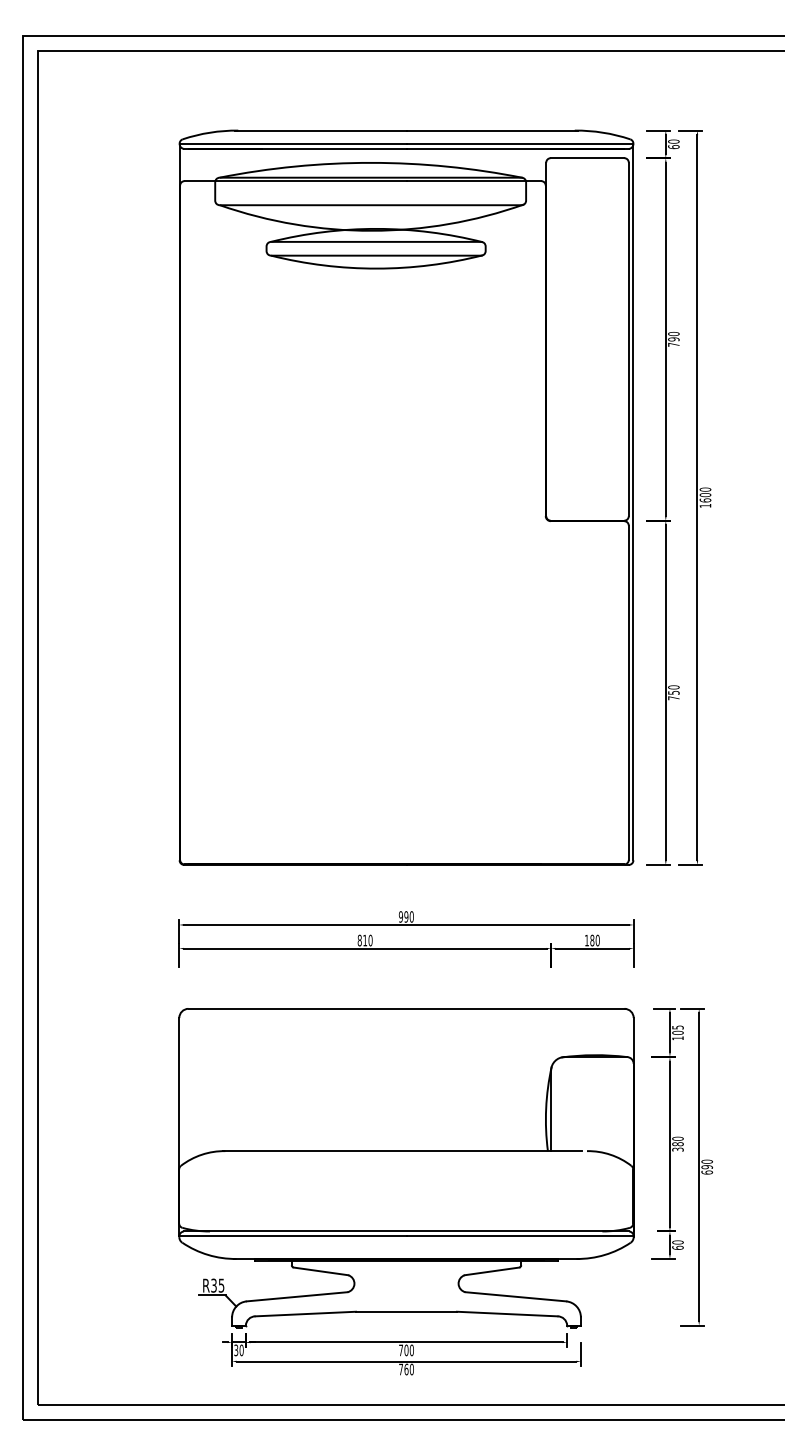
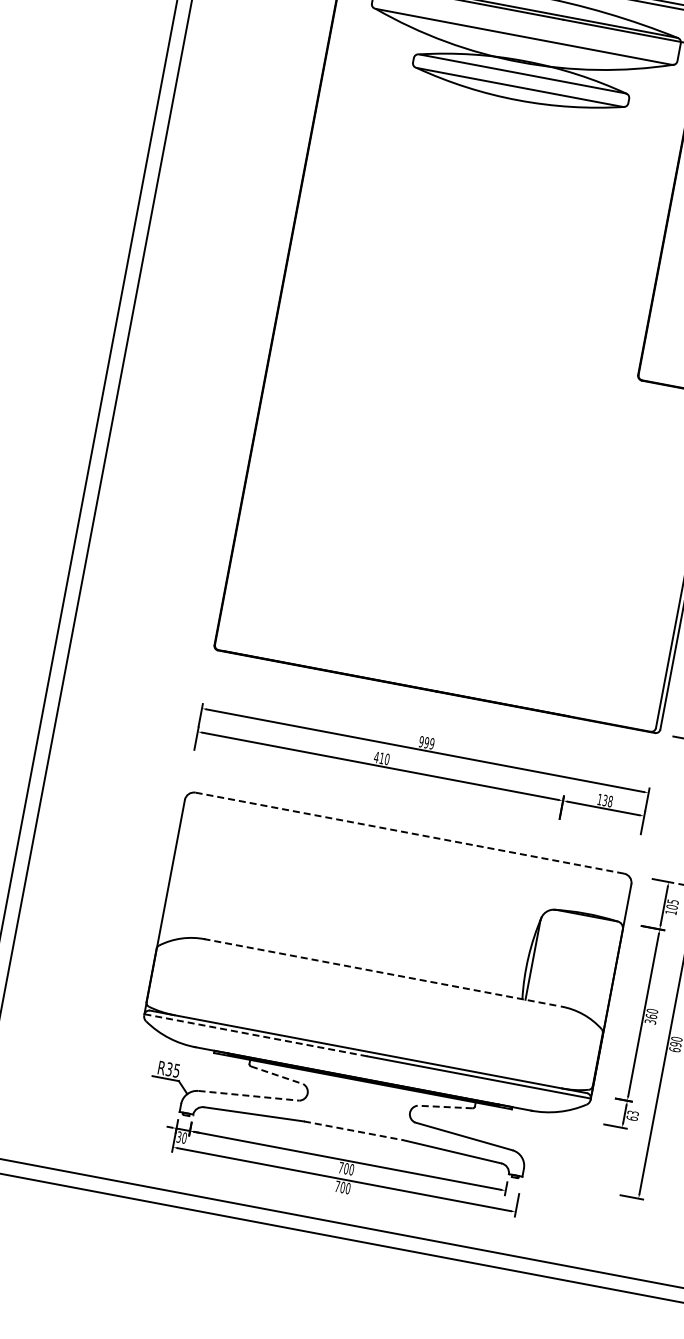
text: (411, 916) -> (431, 743), 990 -> 999
text: (359, 940) -> (376, 757), 810 -> 410
text: (594, 940) -> (607, 800), 180 -> 138
line: (407, 1008) -> (410, 833), solid -> dashed
text: (677, 1144) -> (650, 1016), 380 -> 360
line: (402, 1151) -> (379, 972), solid -> dashed
line: (292, 1236) -> (255, 1035), solid -> dashed
text: (677, 1242) -> (632, 1113), 60 -> 63
line: (321, 1271) -> (277, 1075), solid -> dashed
line: (492, 1271) -> (445, 1107), solid -> dashed
line: (297, 1296) -> (249, 1095), solid -> dashed
line: (407, 1311) -> (354, 1130), solid -> dashed
text: (406, 1368) -> (343, 1186), 760 -> 700

